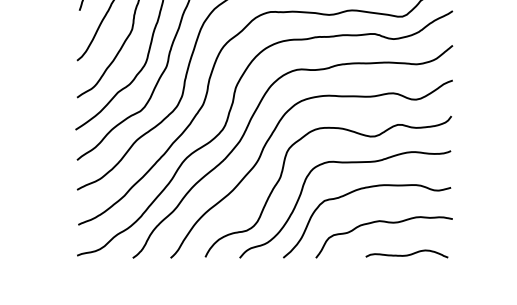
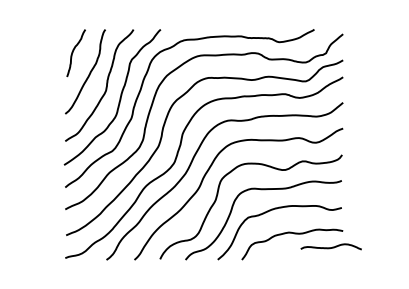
curve: (405, 254) -> (330, 247), moved

